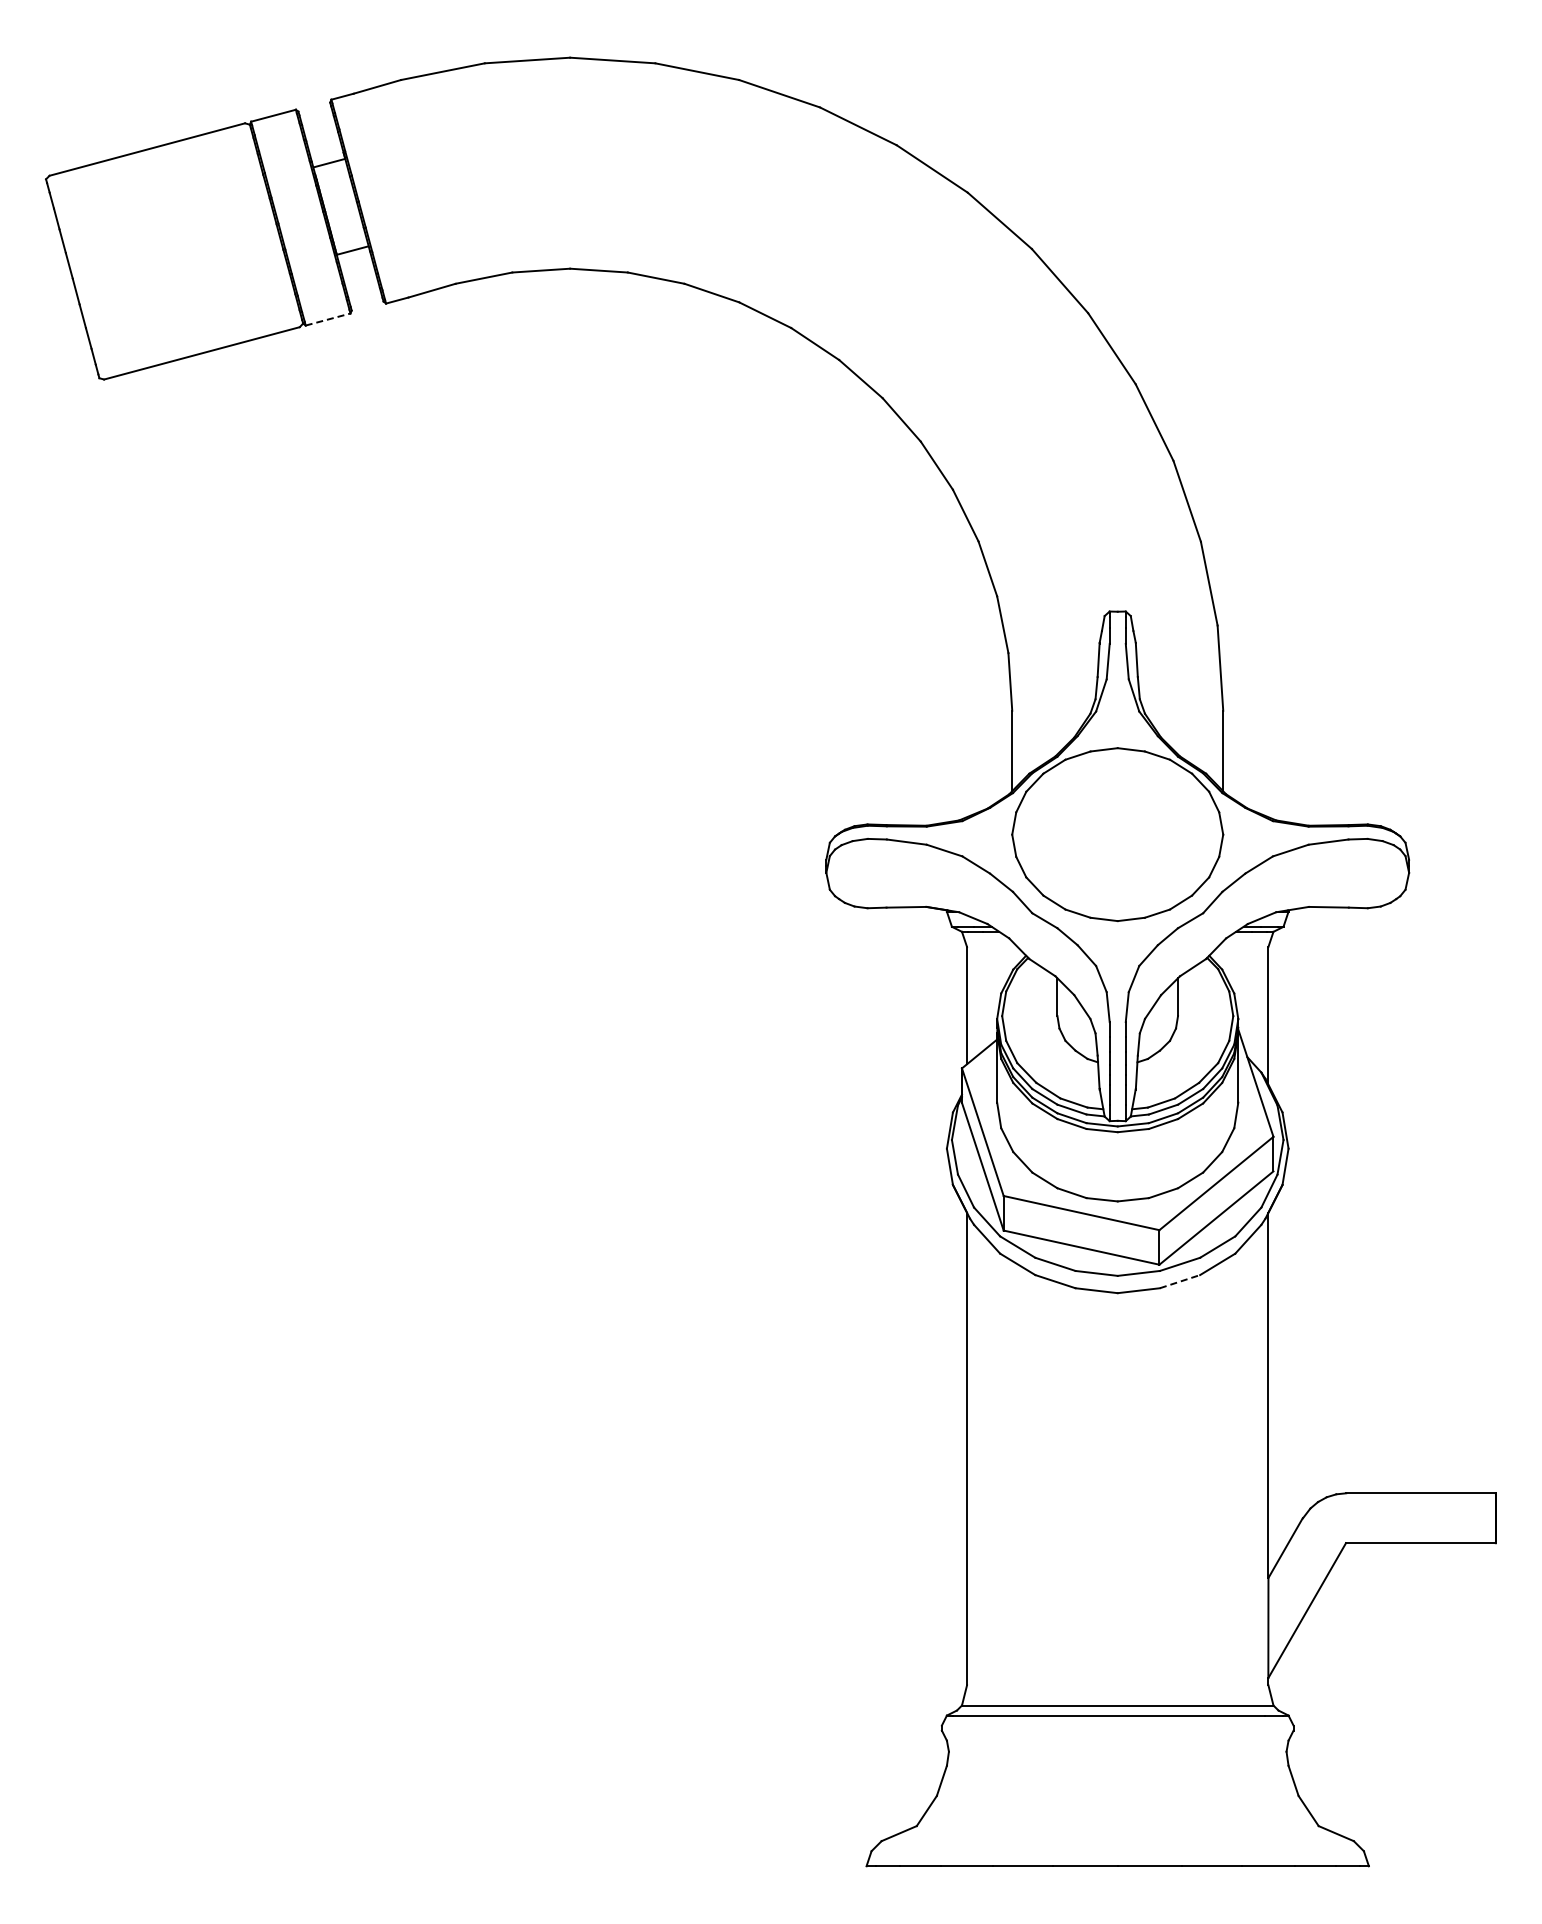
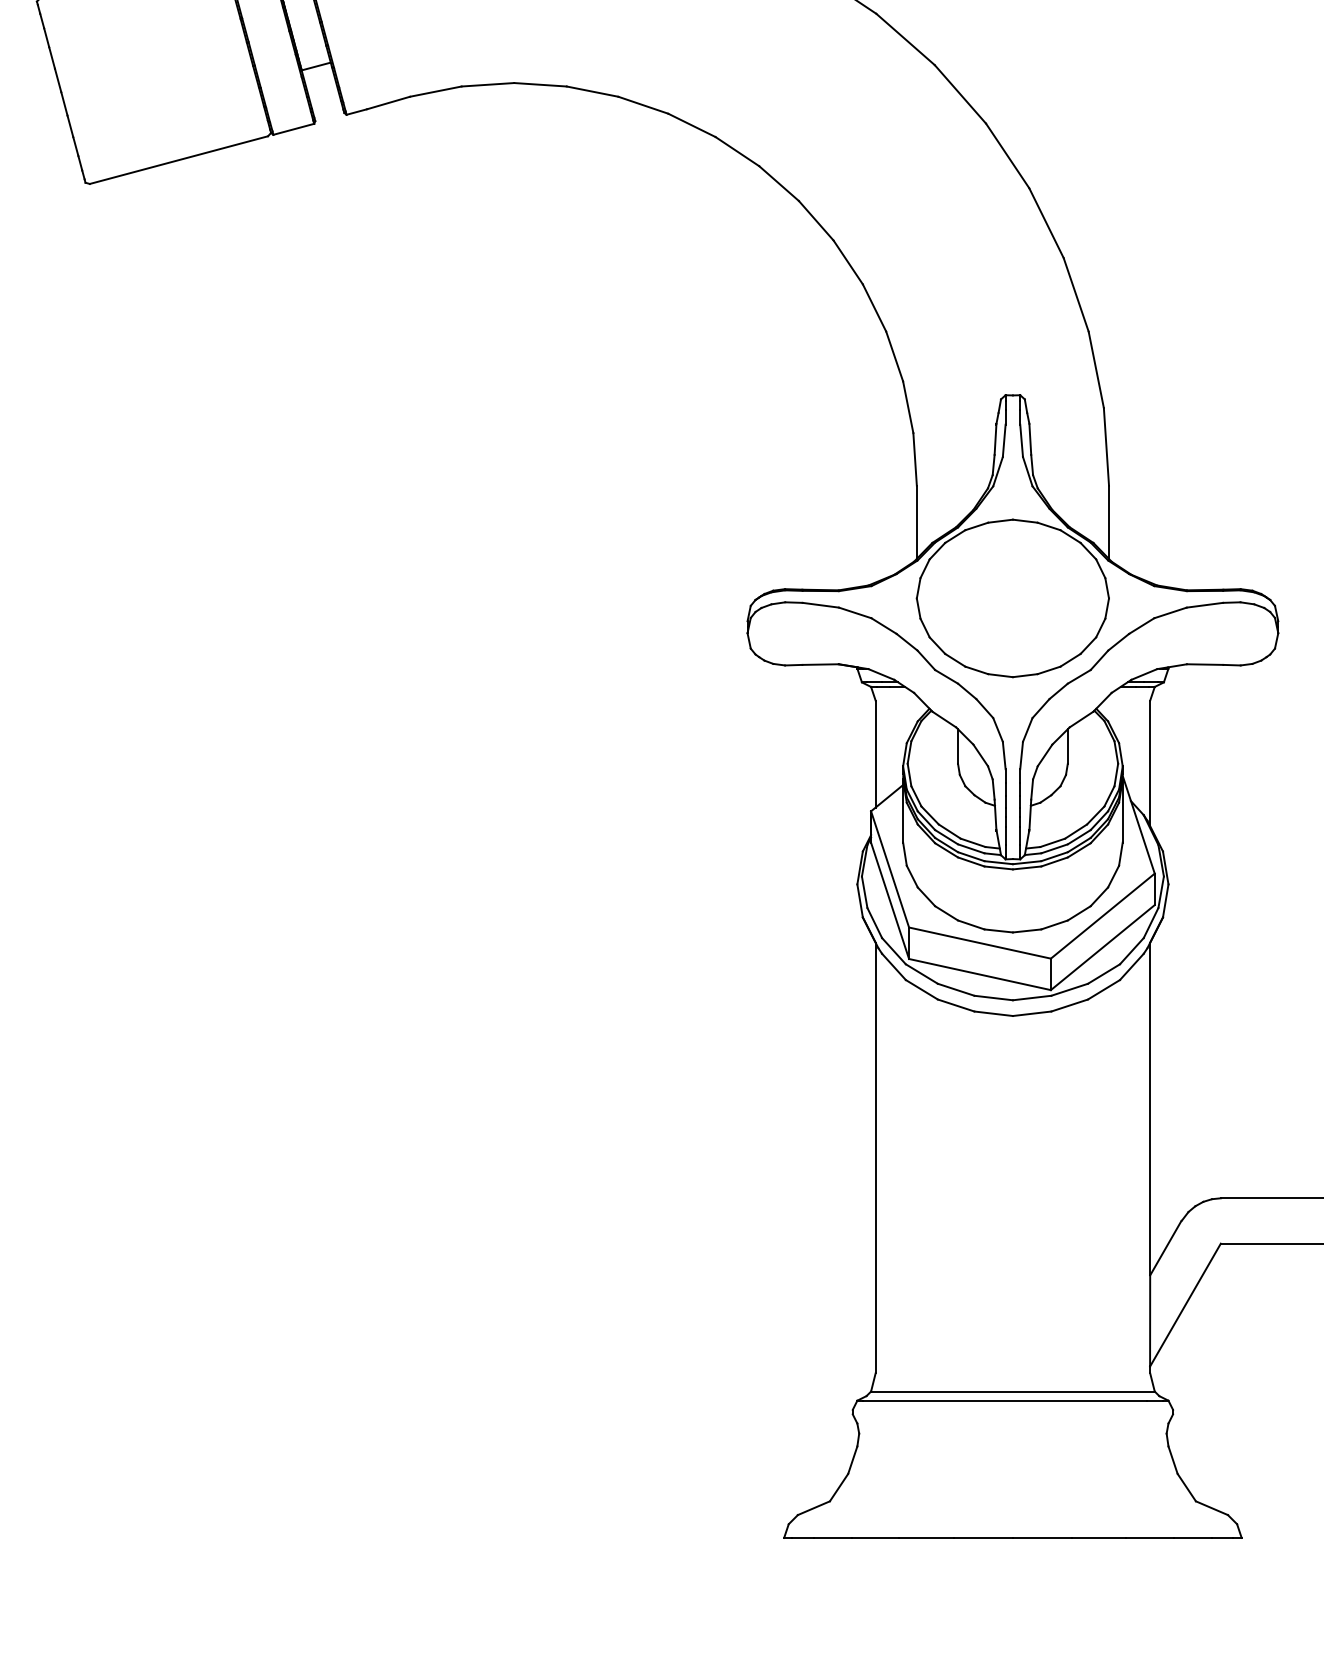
line: (328, 319) -> (294, 129), dashed -> solid
line: (1180, 1281) -> (1070, 1005), dashed -> solid

